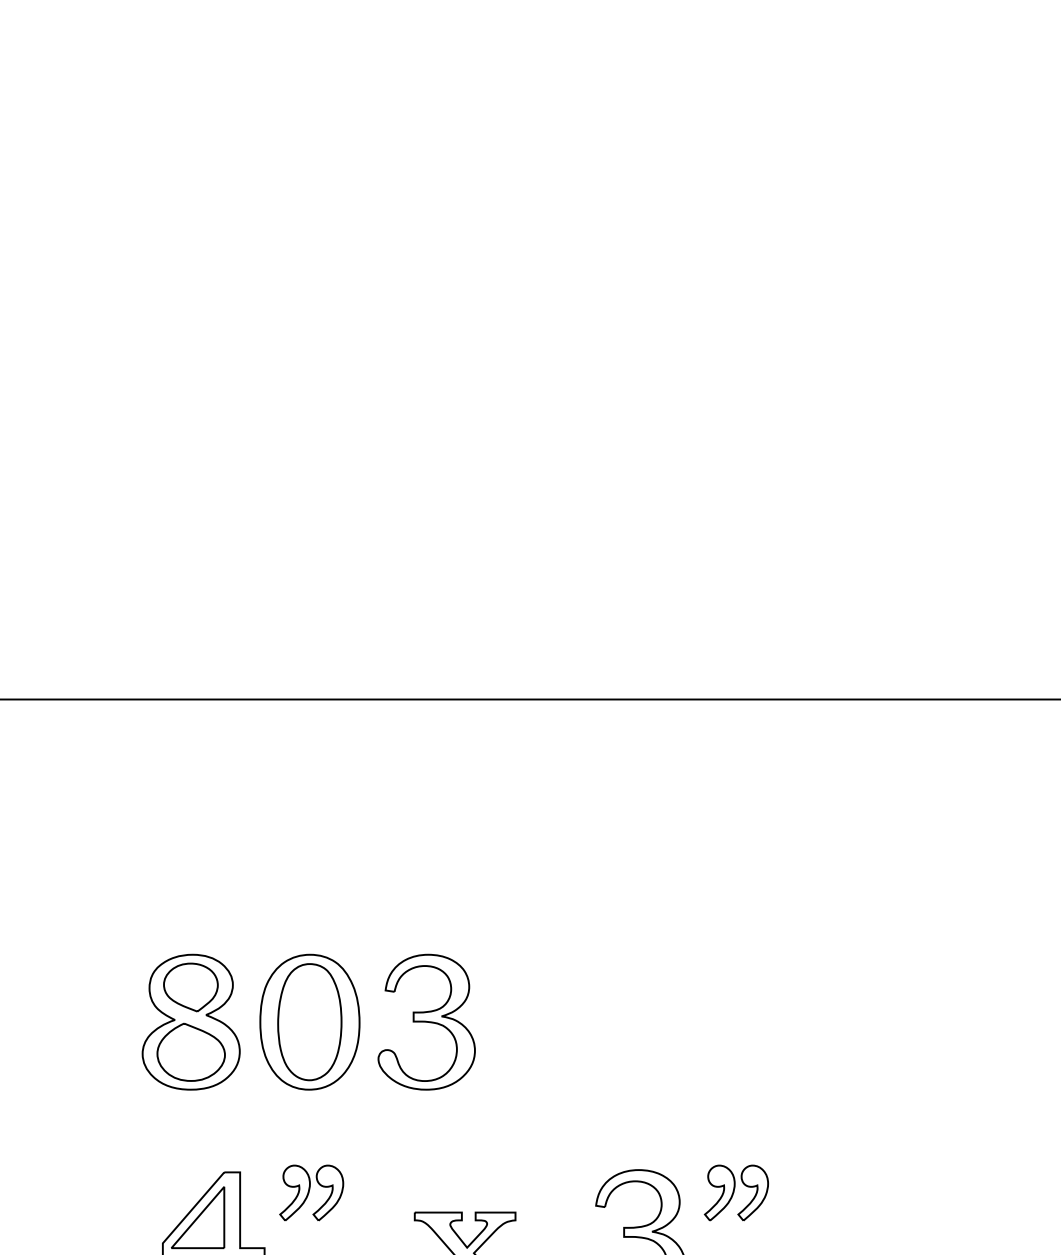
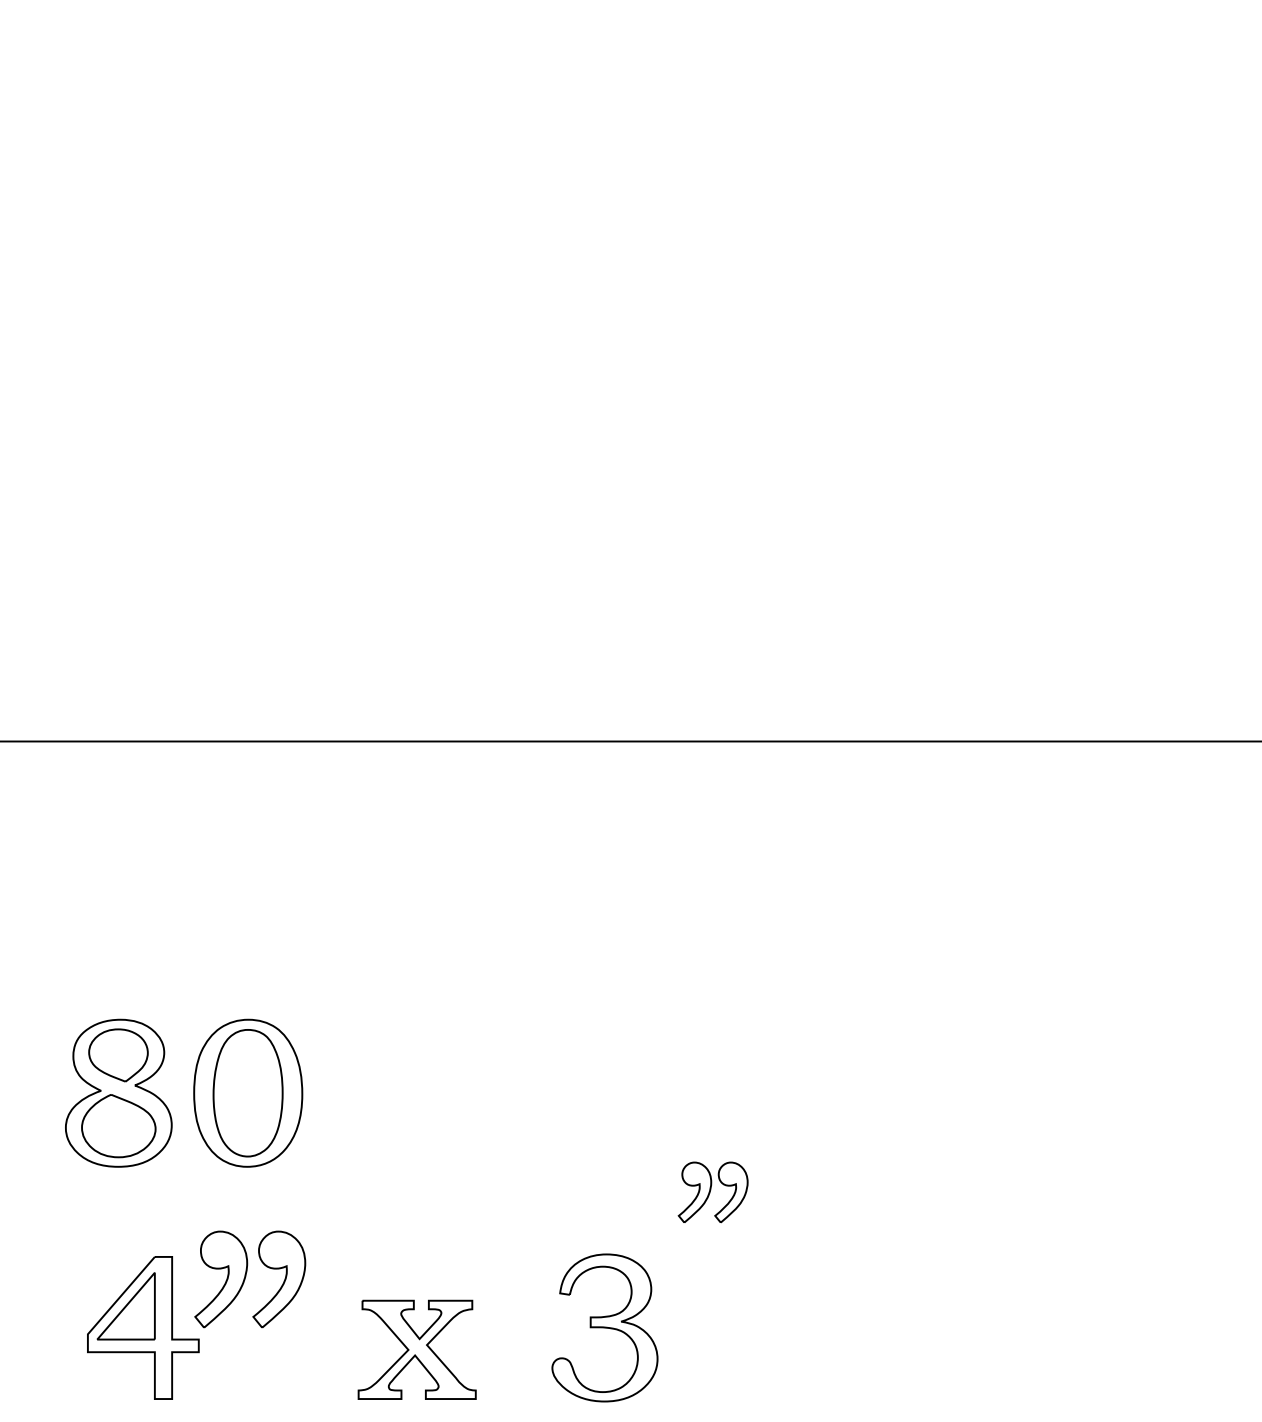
part: (426, 1021) -> (375, 1092), removed
part: (311, 1193) -> (249, 1279), size x1.6
part: (735, 1193) -> (712, 1192), moved

